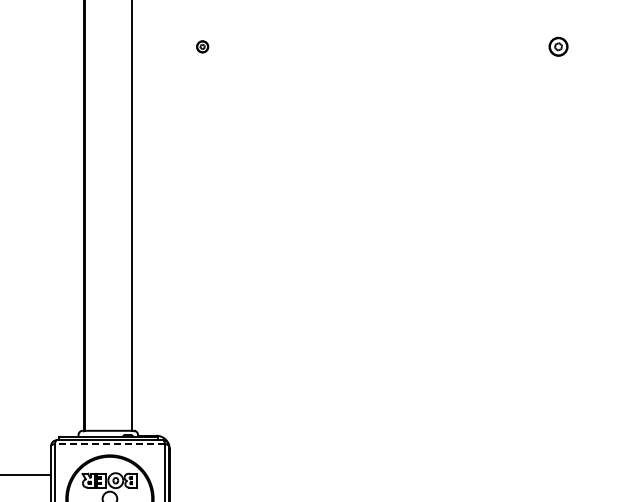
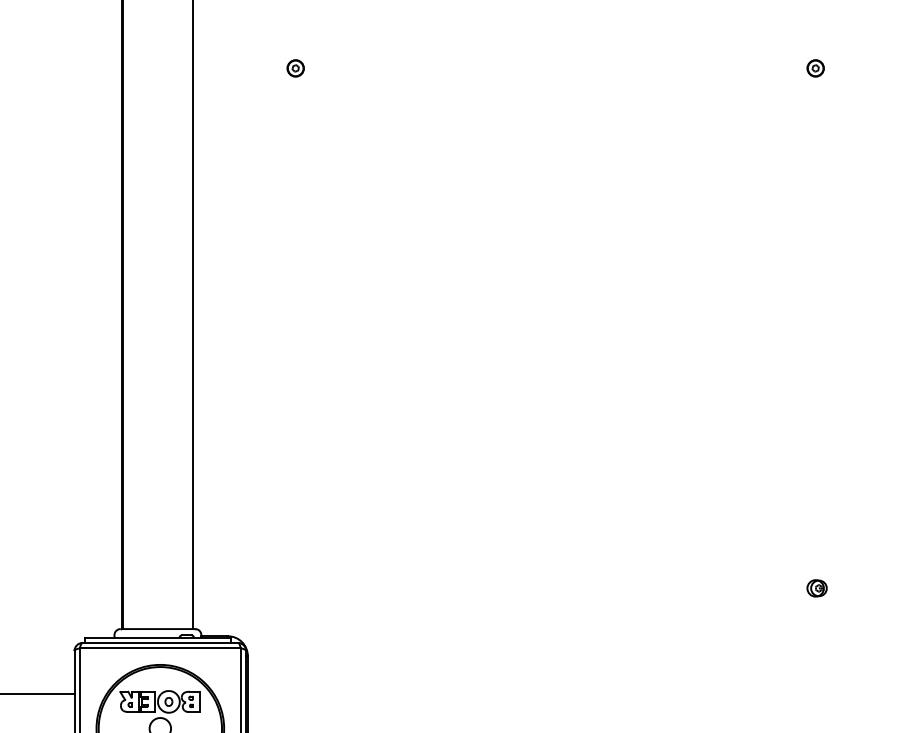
part: (558, 46) -> (815, 67), size x0.62
part: (559, 402) -> (816, 587), added
line: (109, 444) -> (159, 649), dashed -> solid

